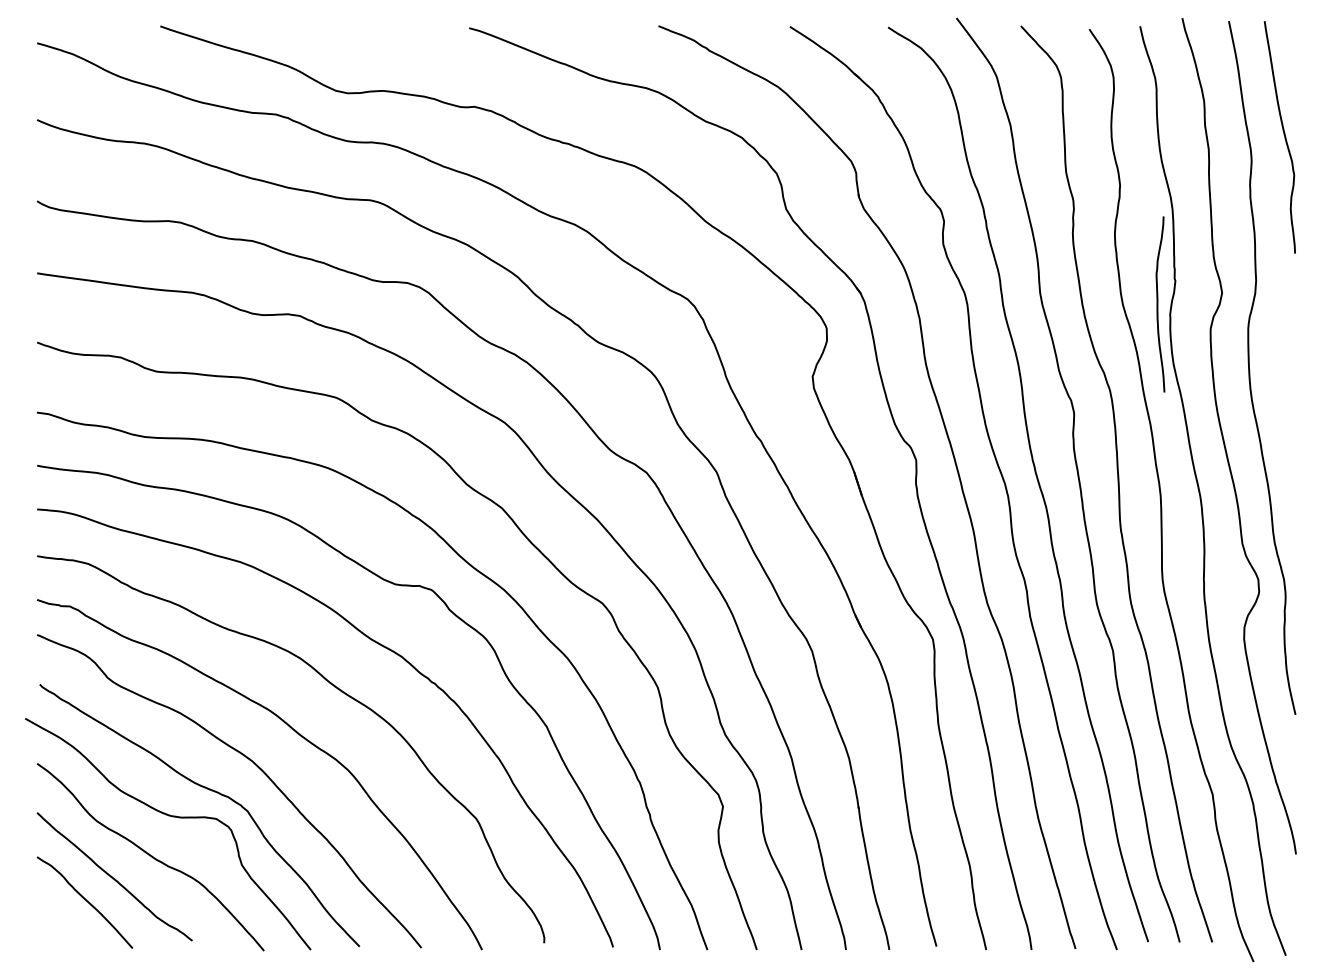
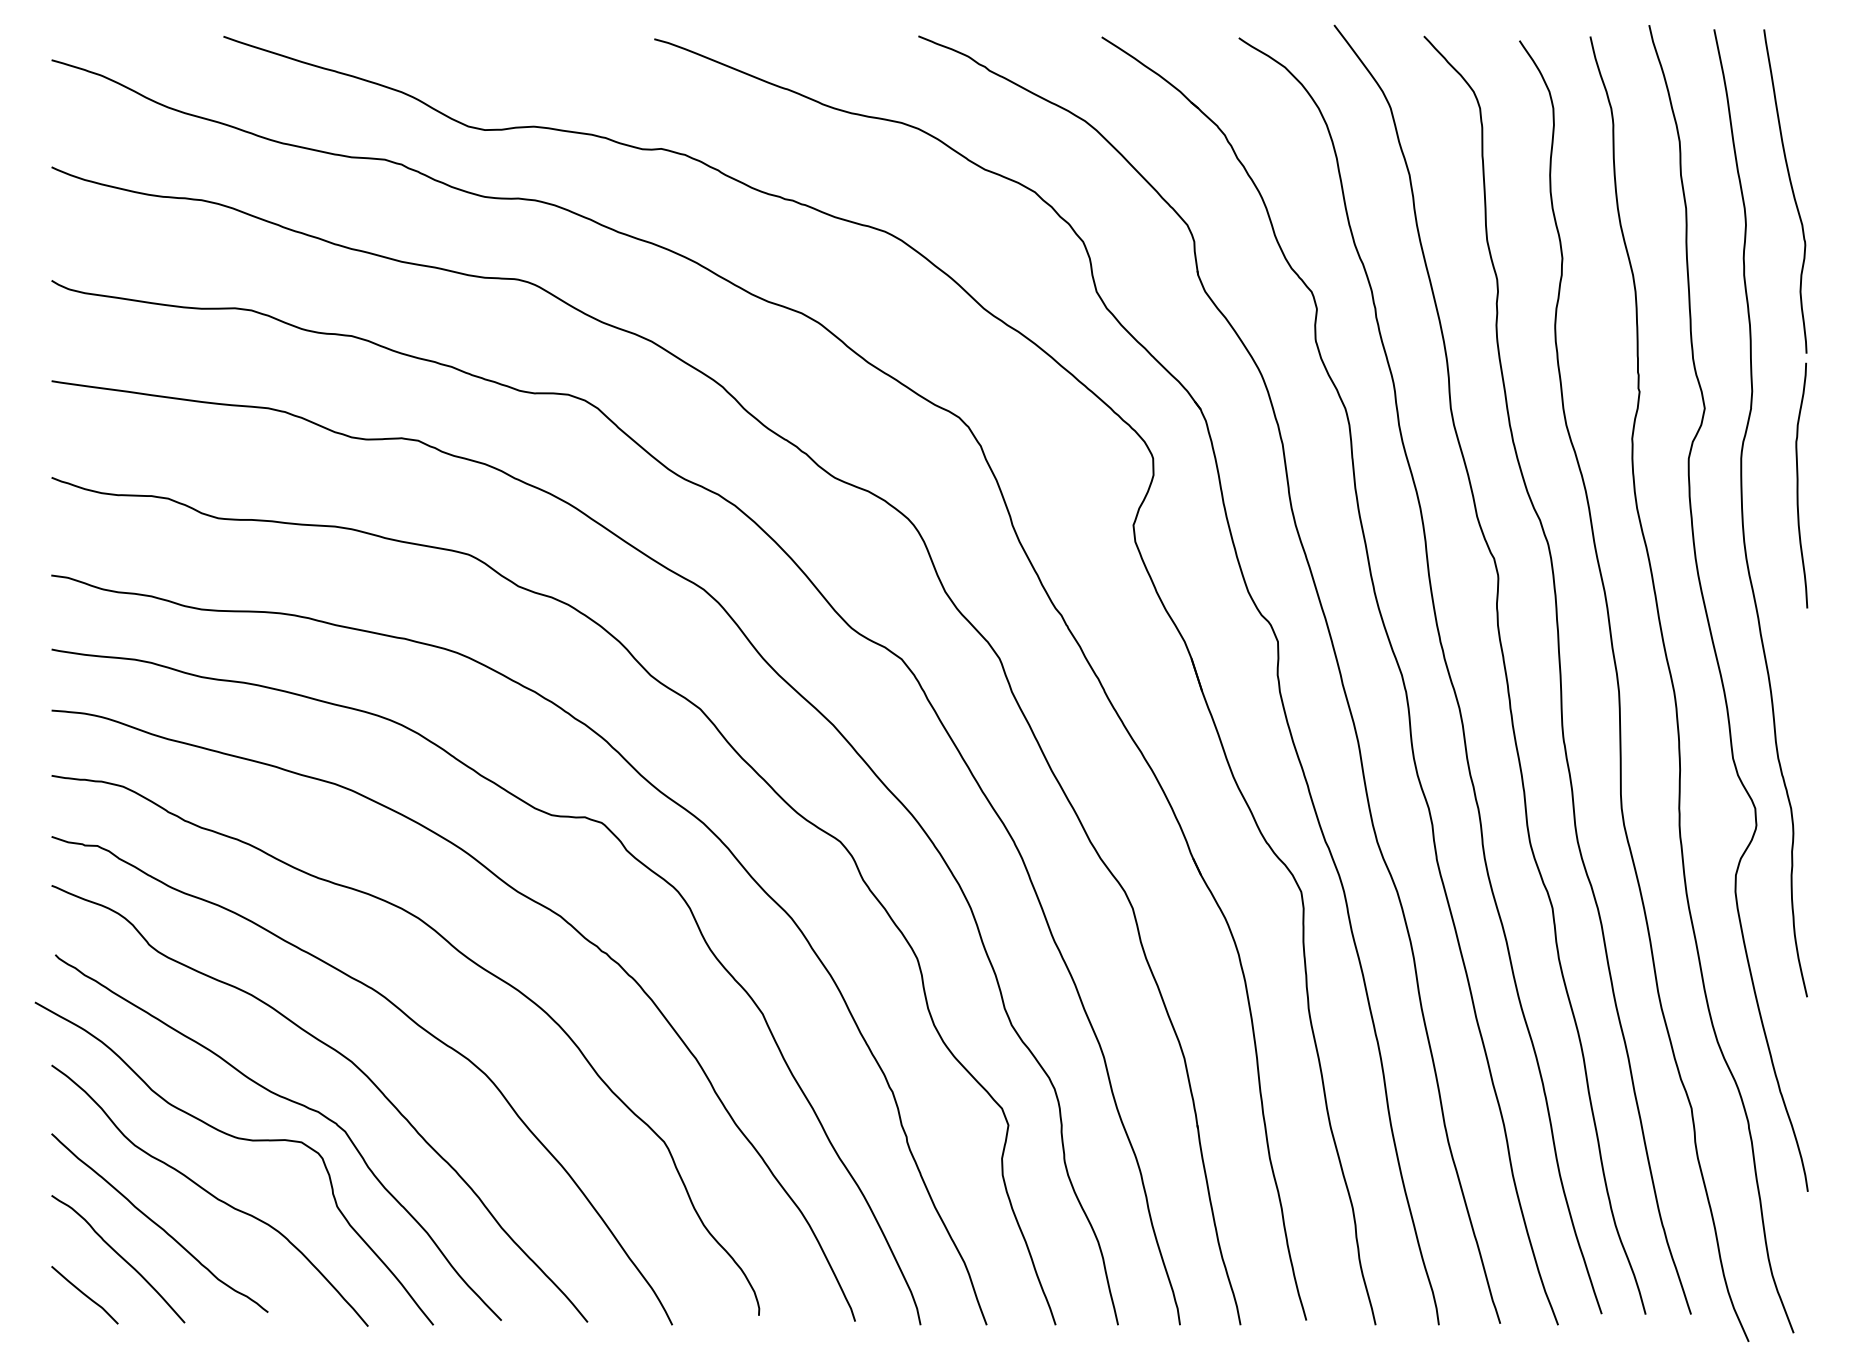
curve: (1158, 304) -> (1798, 485), moved
curve: (60, 928) -> (84, 1295), added

